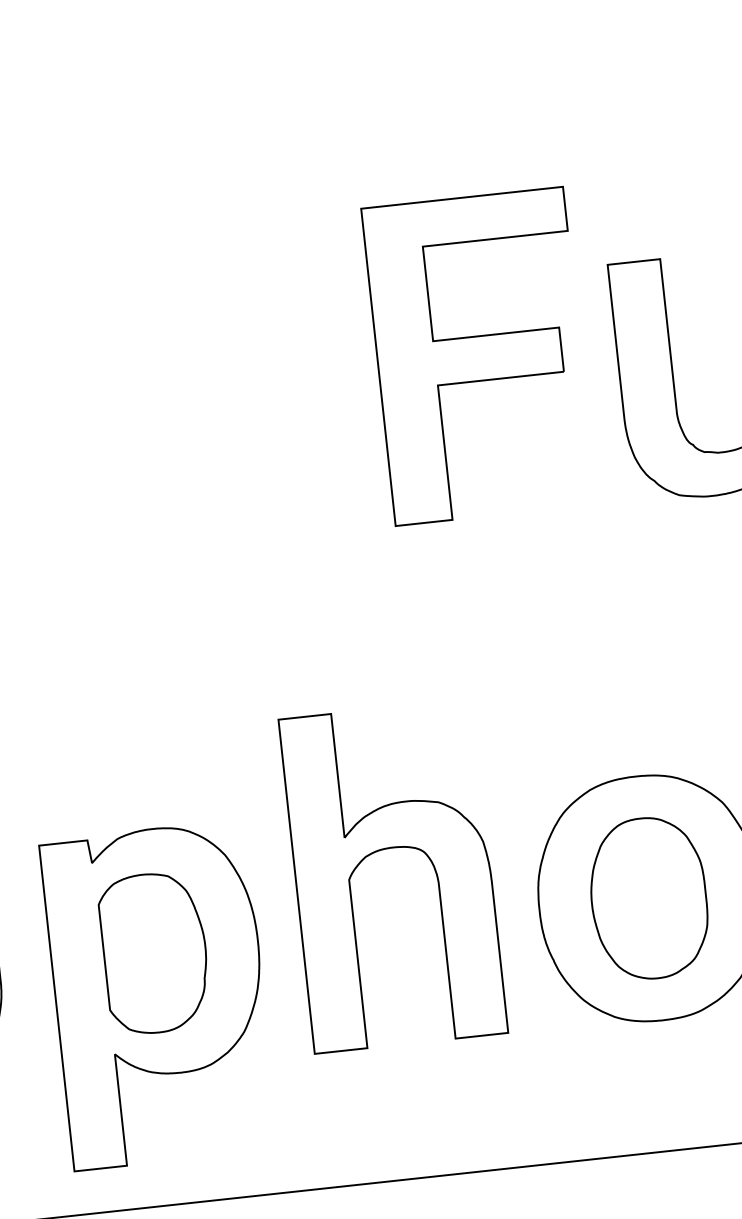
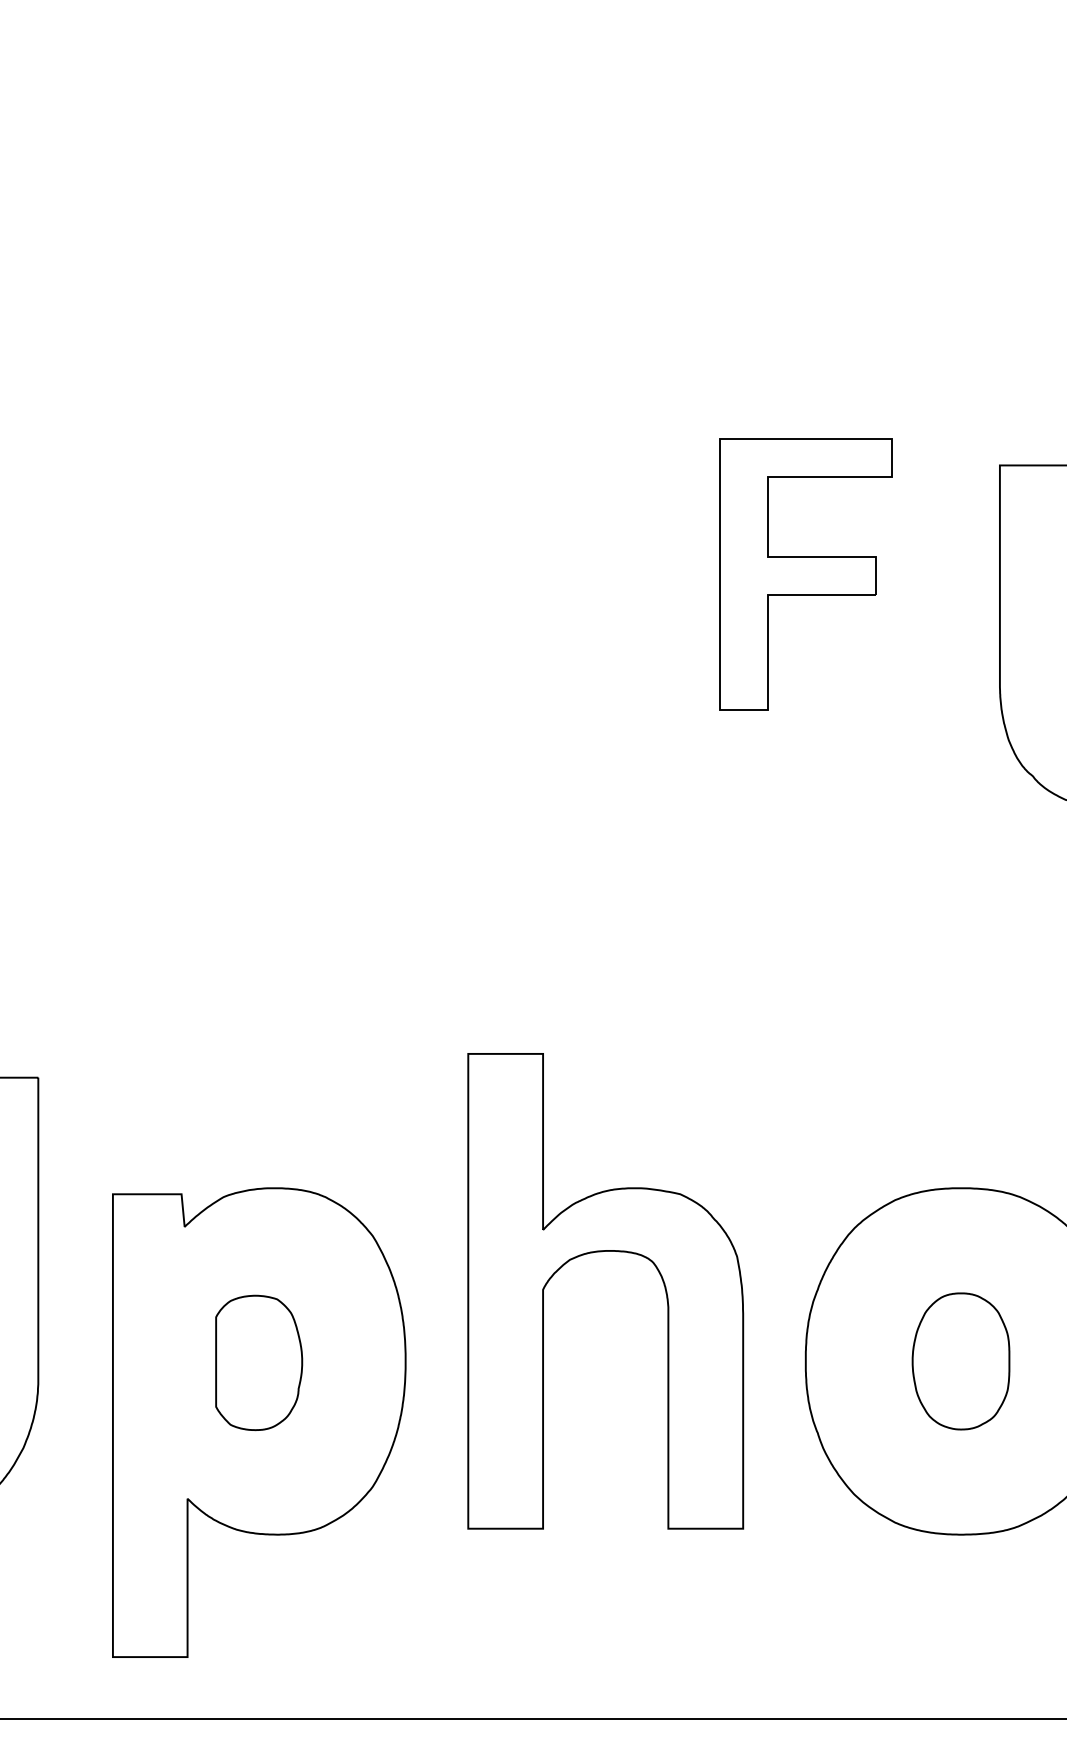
part: (479, 356) -> (805, 574), size x0.6
part: (648, 898) -> (960, 1361), size x0.6
part: (154, 952) -> (258, 1362), size x0.6

